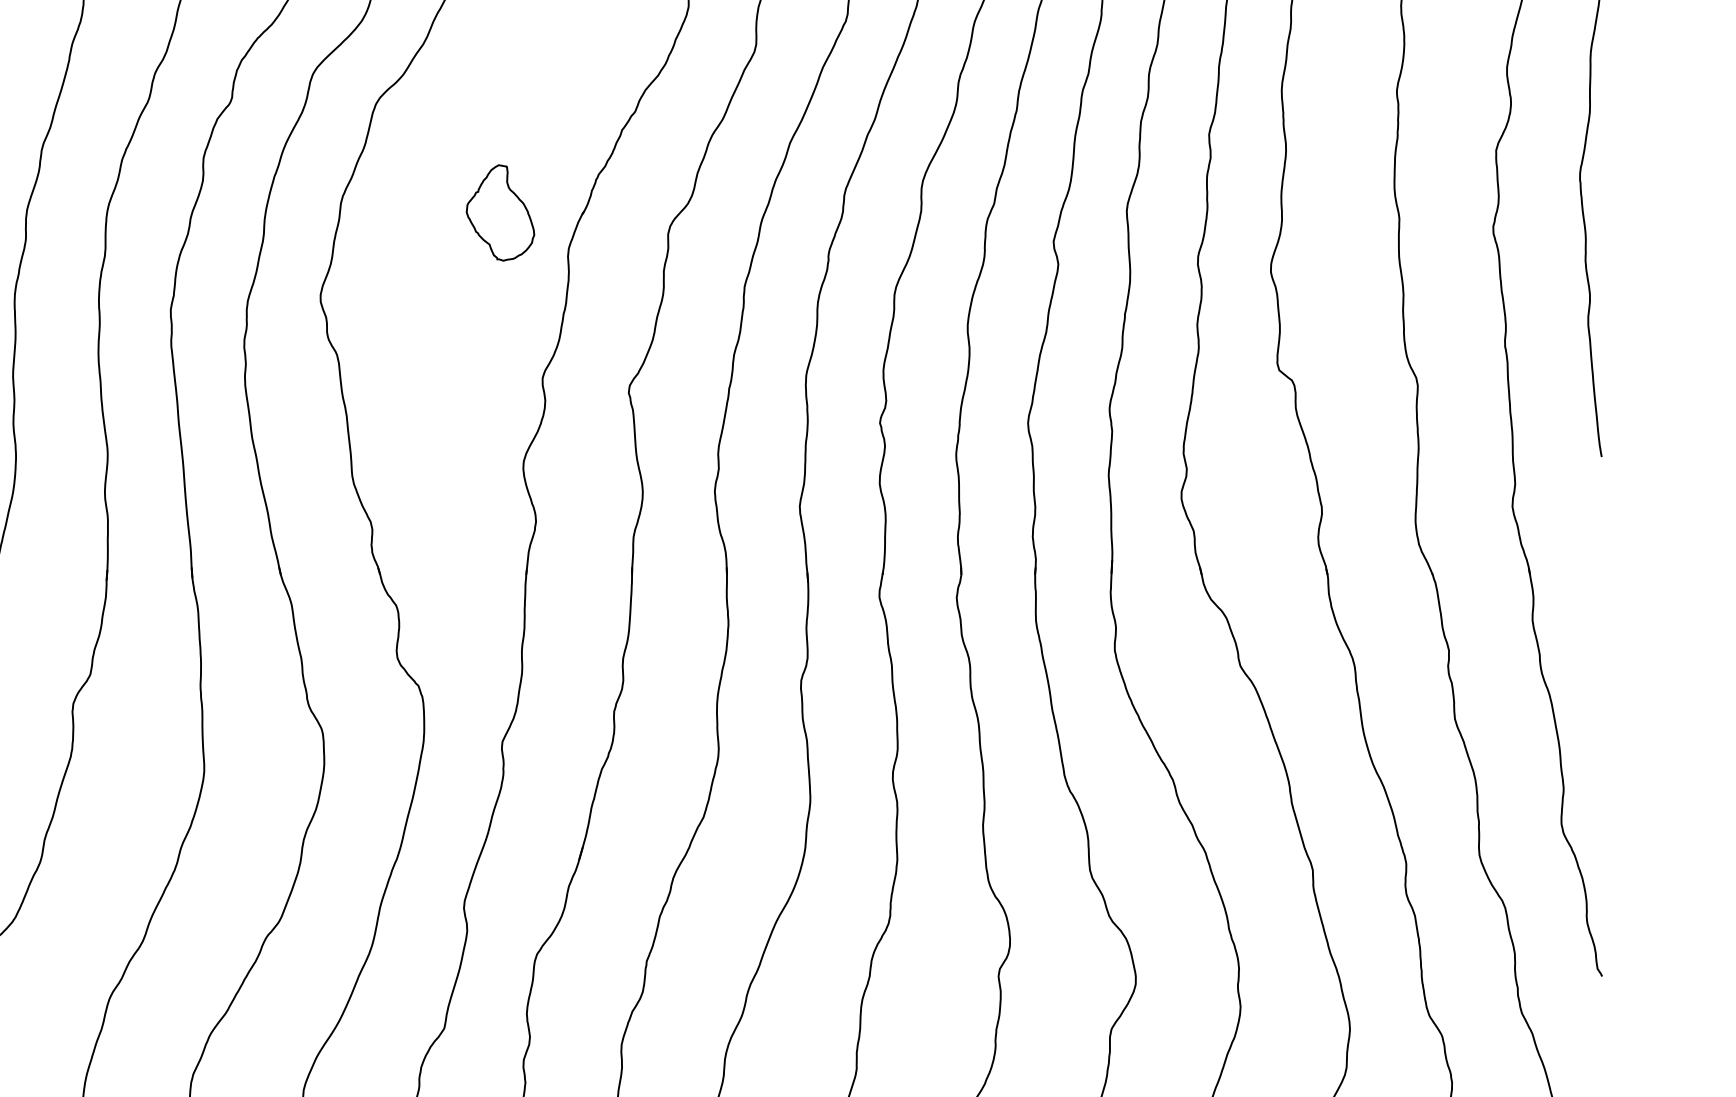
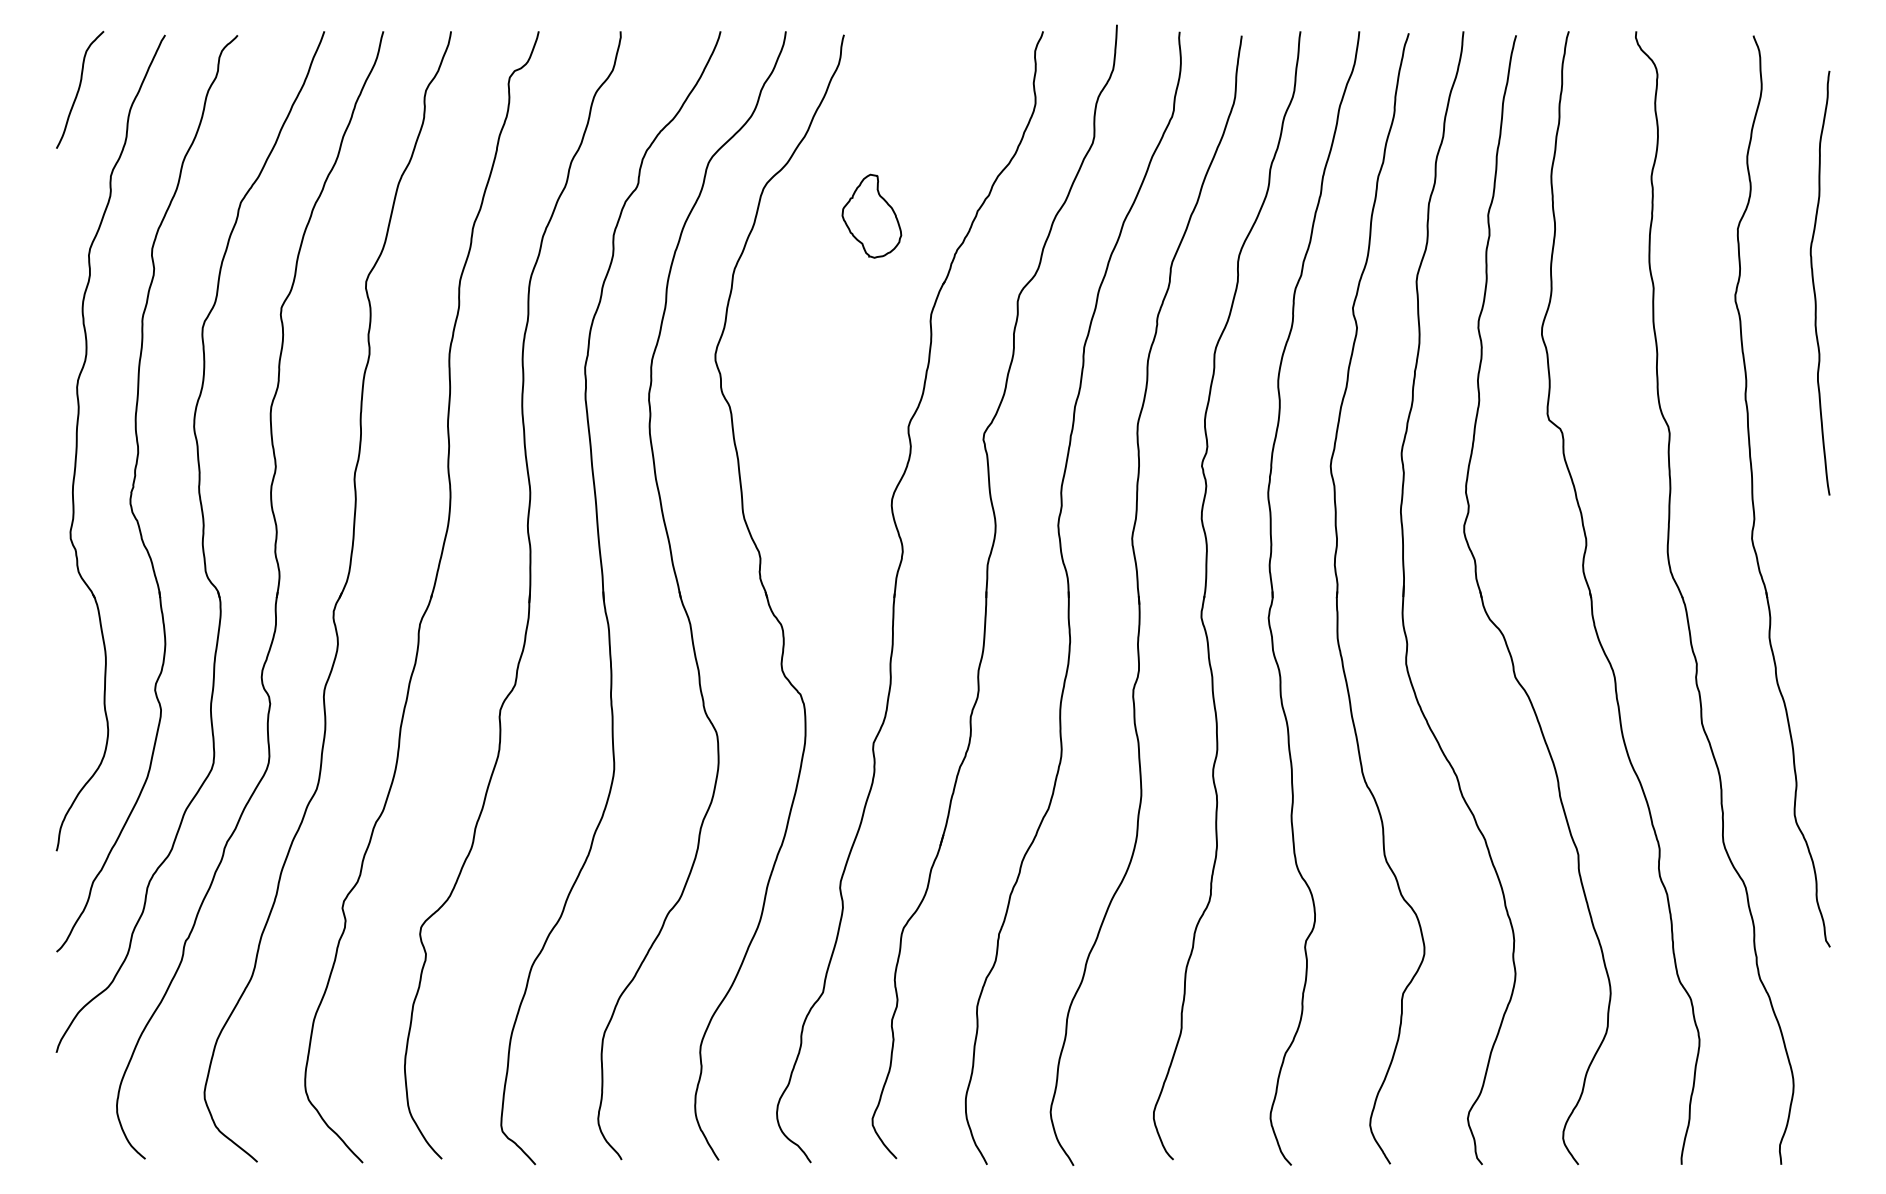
part: (500, 212) -> (871, 215), moved

